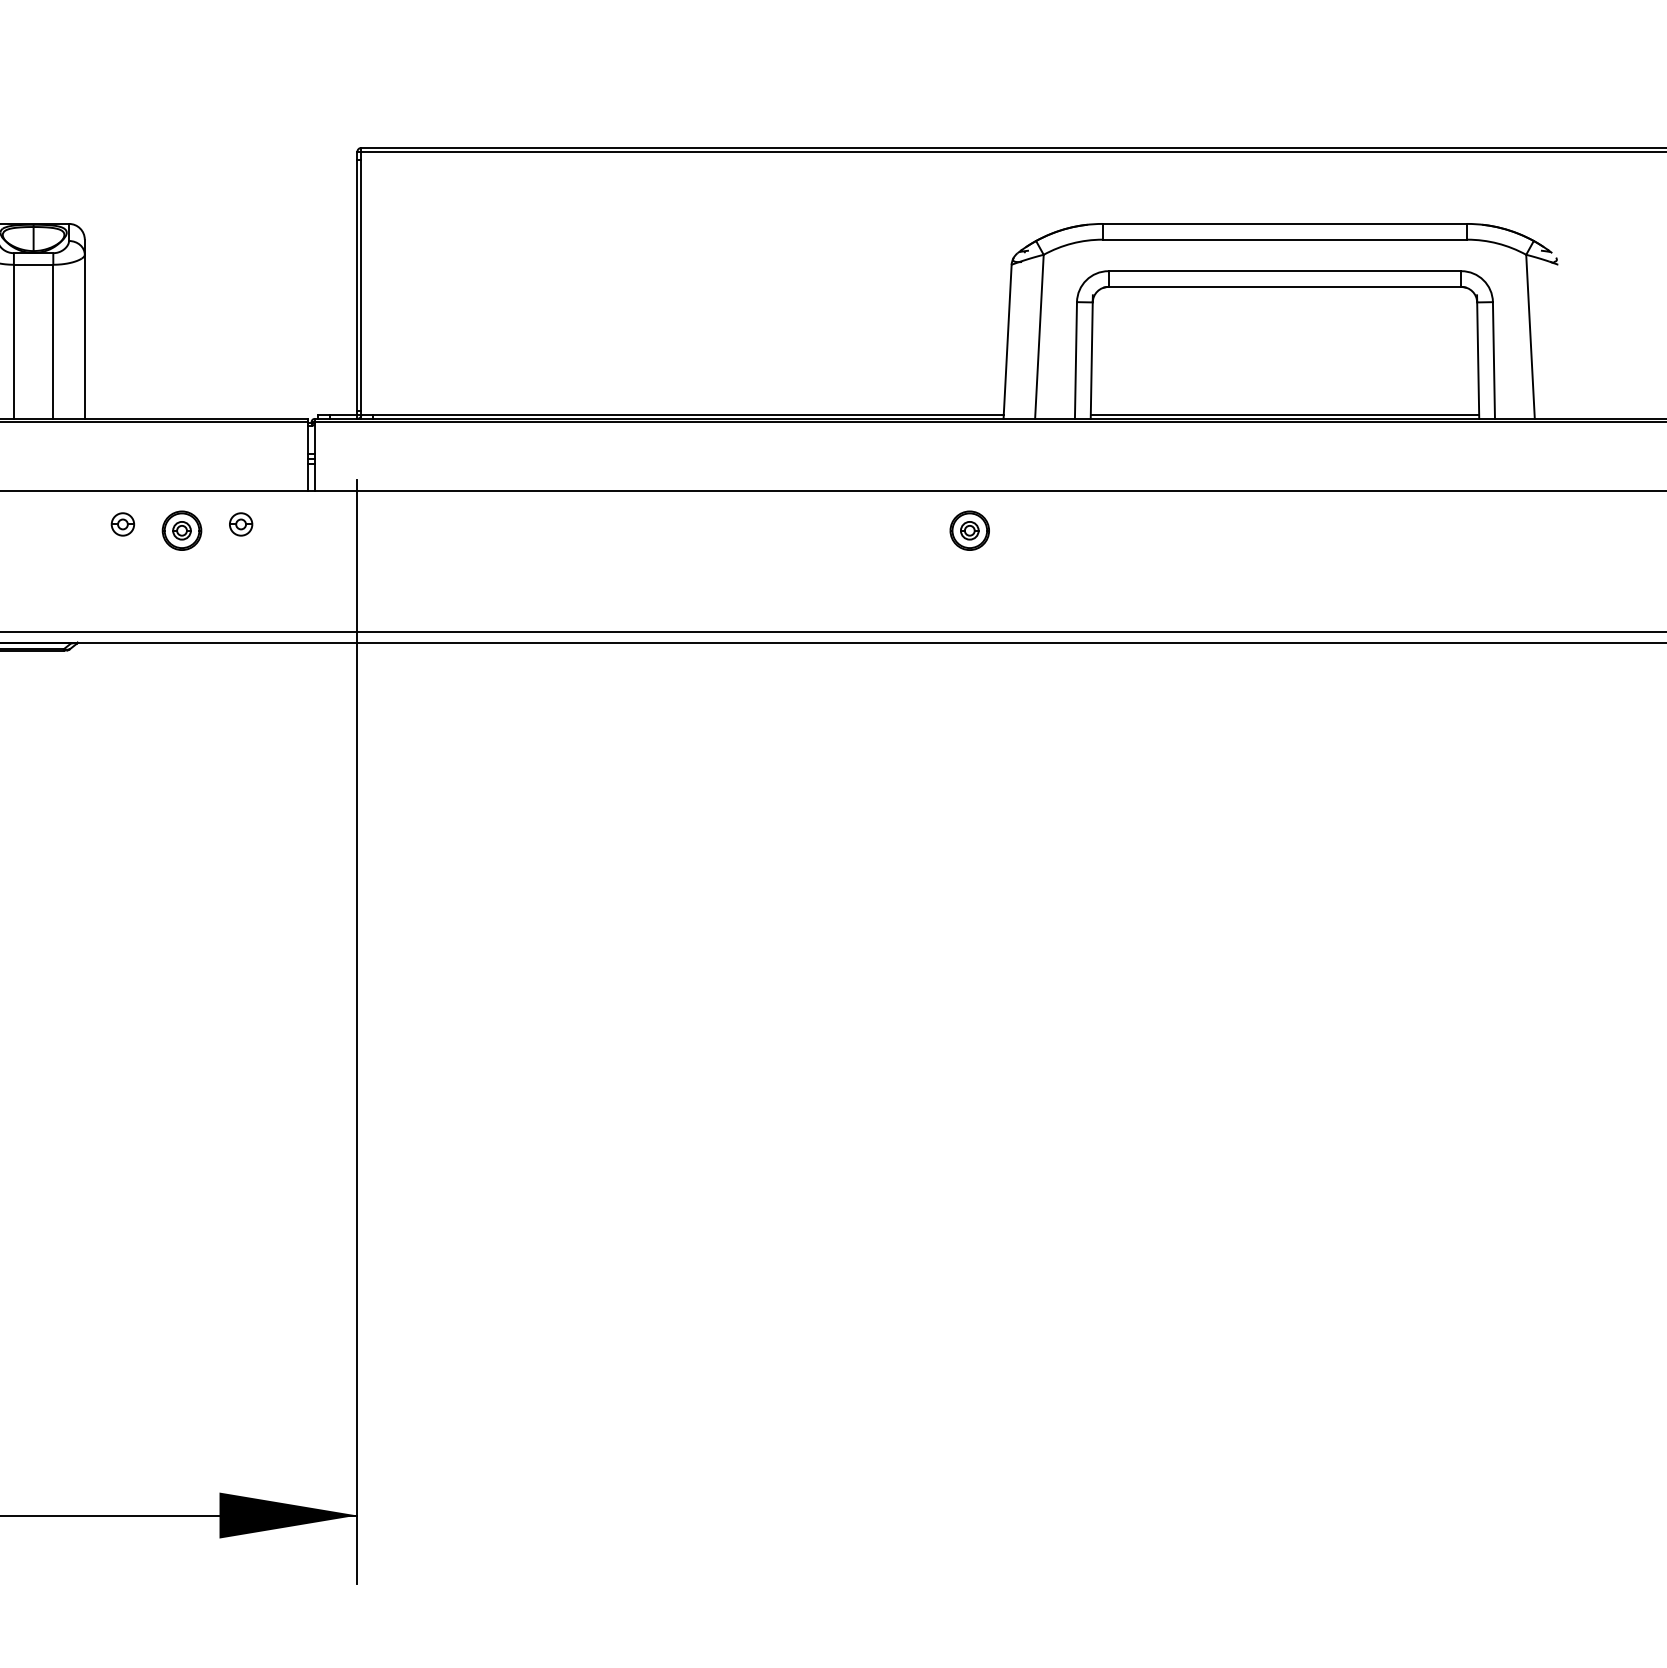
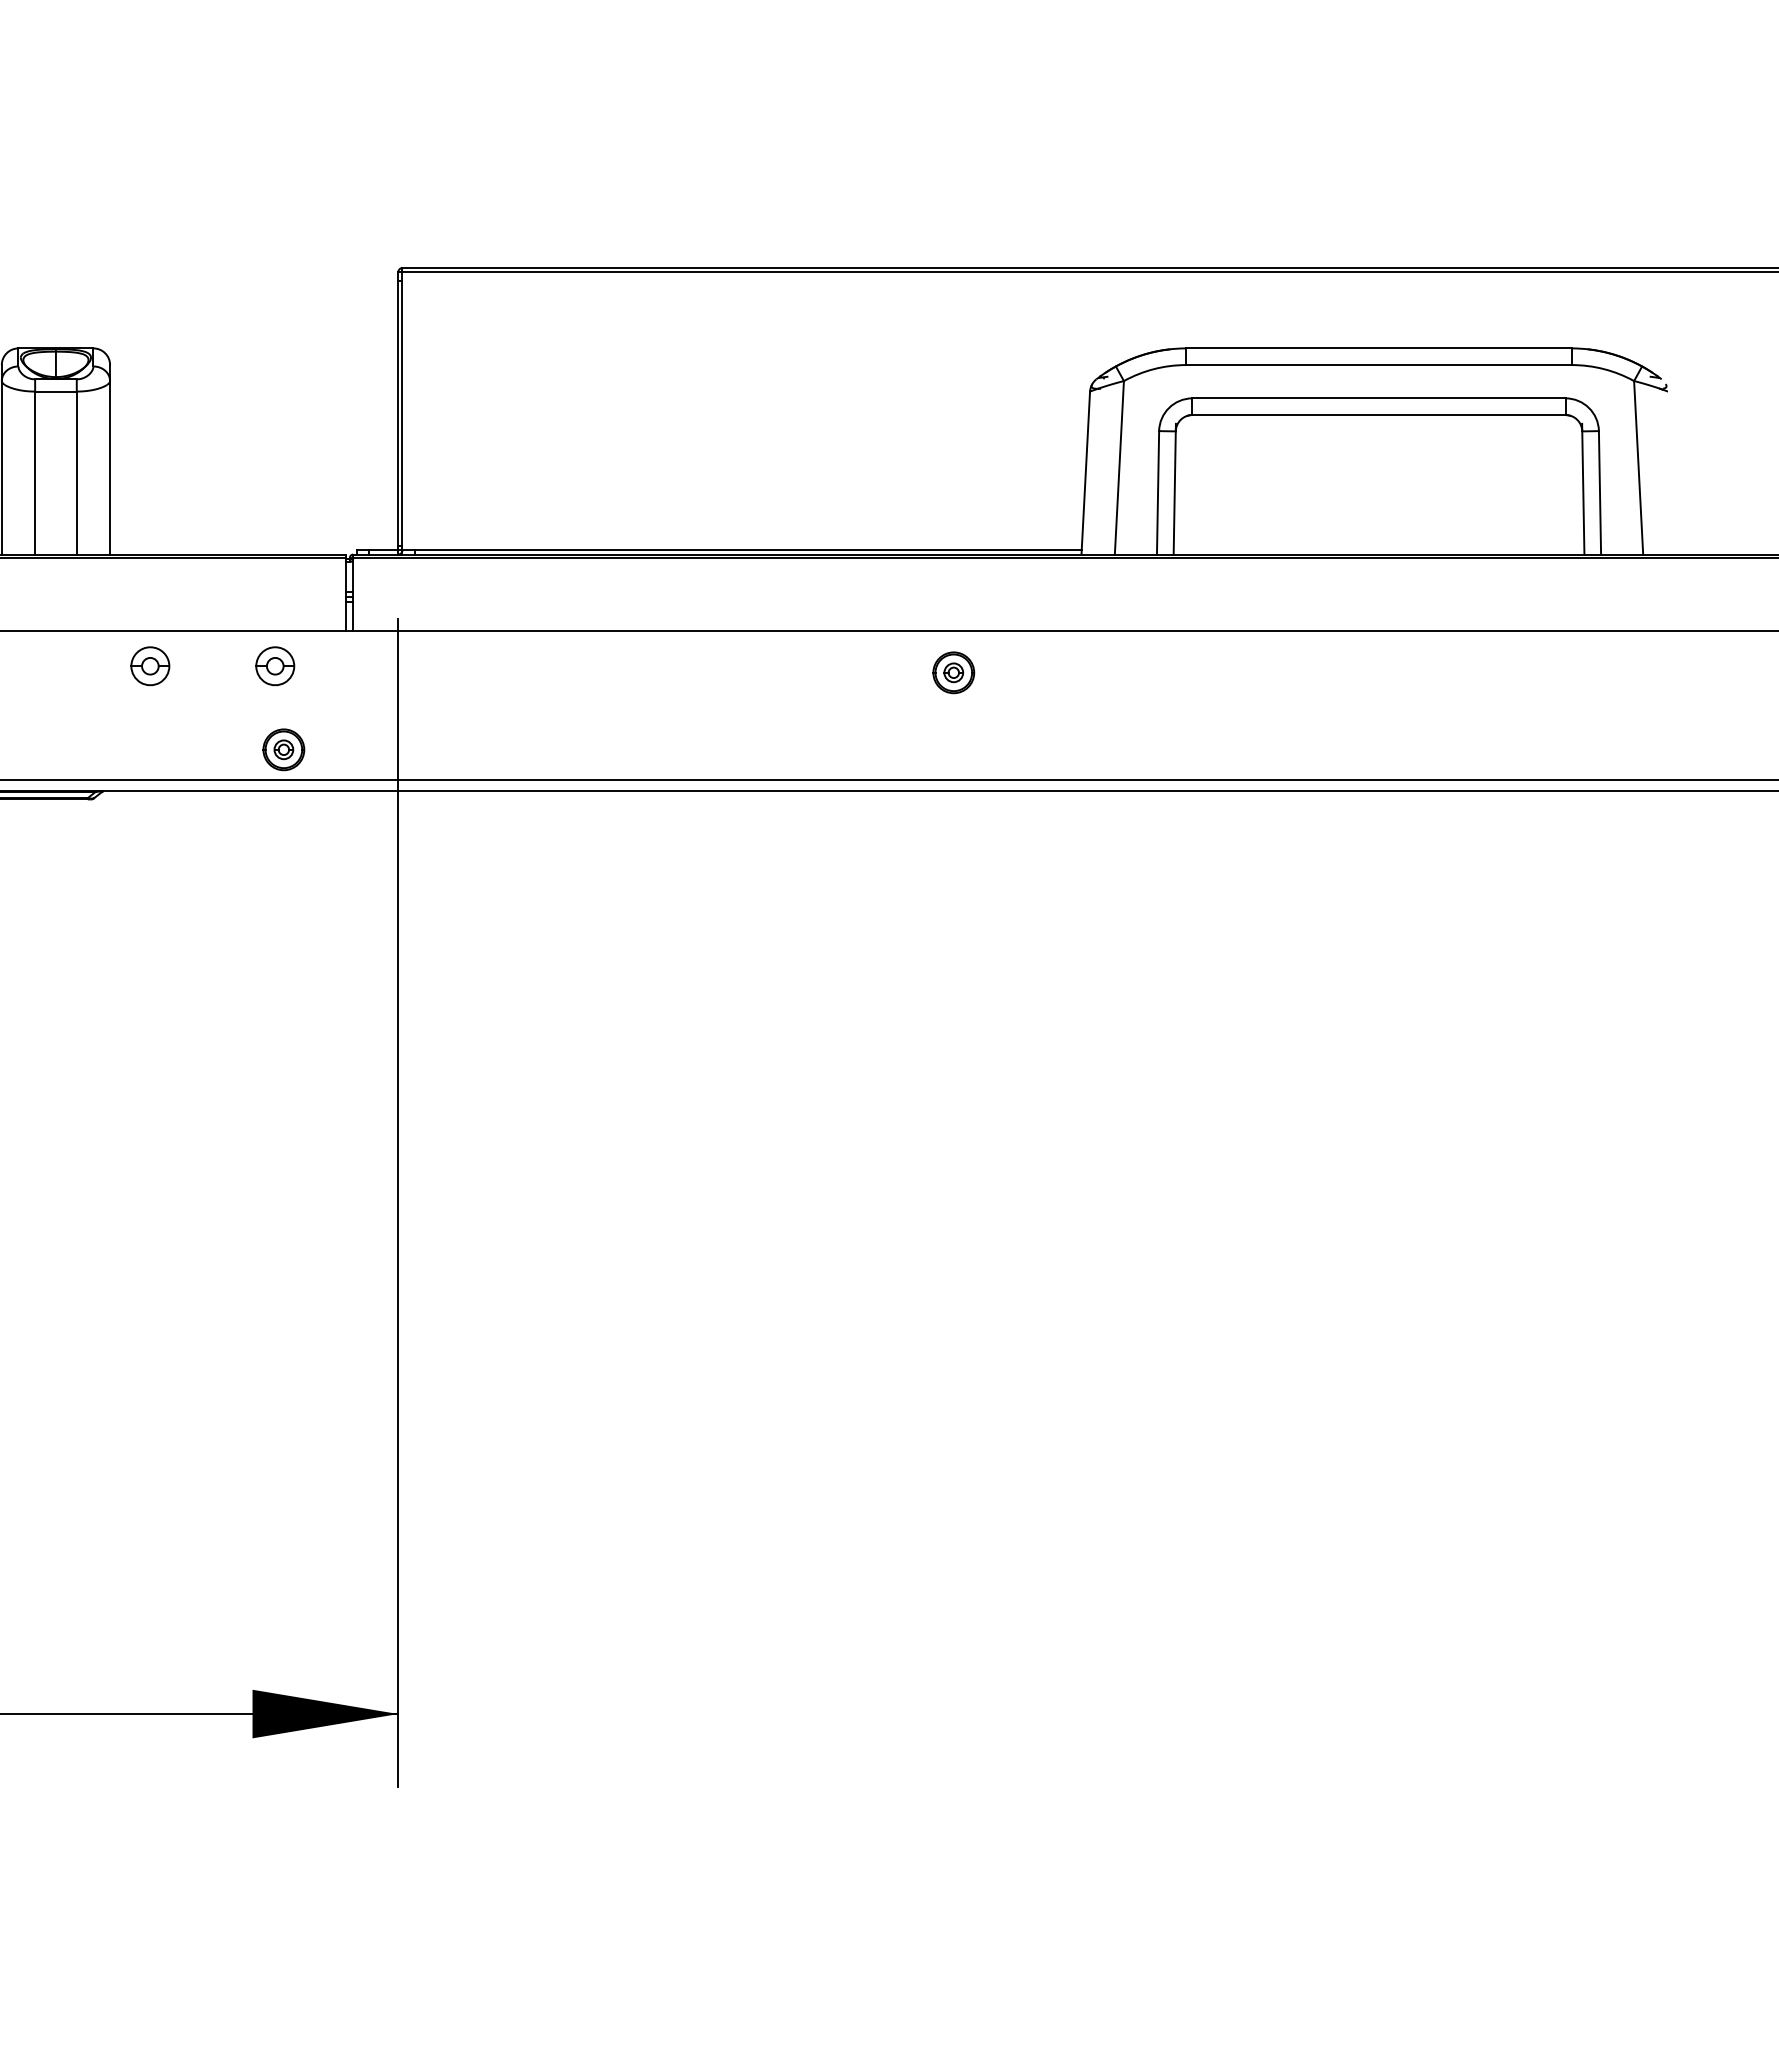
line: (1284, 415) -> (1378, 550), removed
part: (123, 523) -> (150, 665), size x1.6
part: (241, 523) -> (275, 665), size x1.6
part: (181, 530) -> (283, 749), moved
part: (969, 530) -> (953, 672), moved

